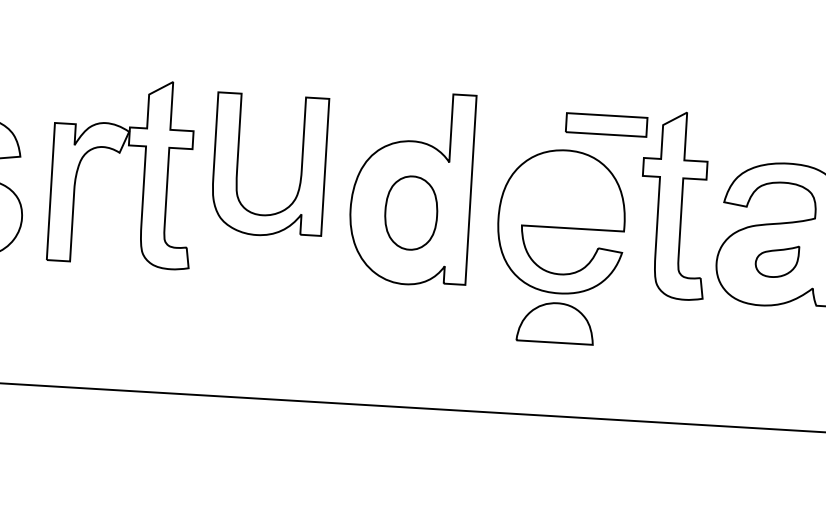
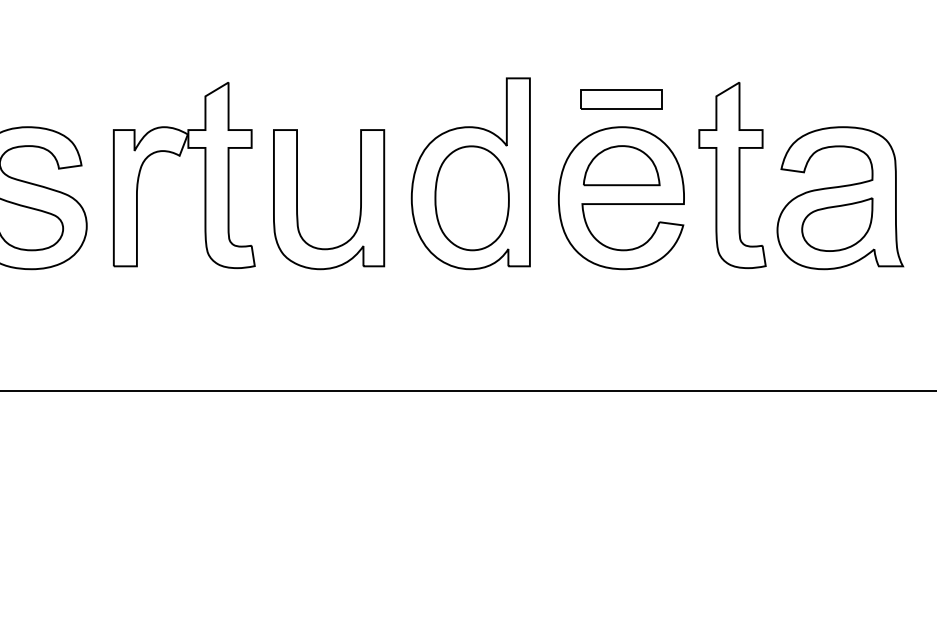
part: (606, 124) -> (621, 99), moved
part: (301, 167) -> (360, 199), moved
part: (410, 213) -> (471, 198), size x1.43
part: (777, 261) -> (837, 224), size x1.67
part: (555, 322) -> (621, 165), moved

